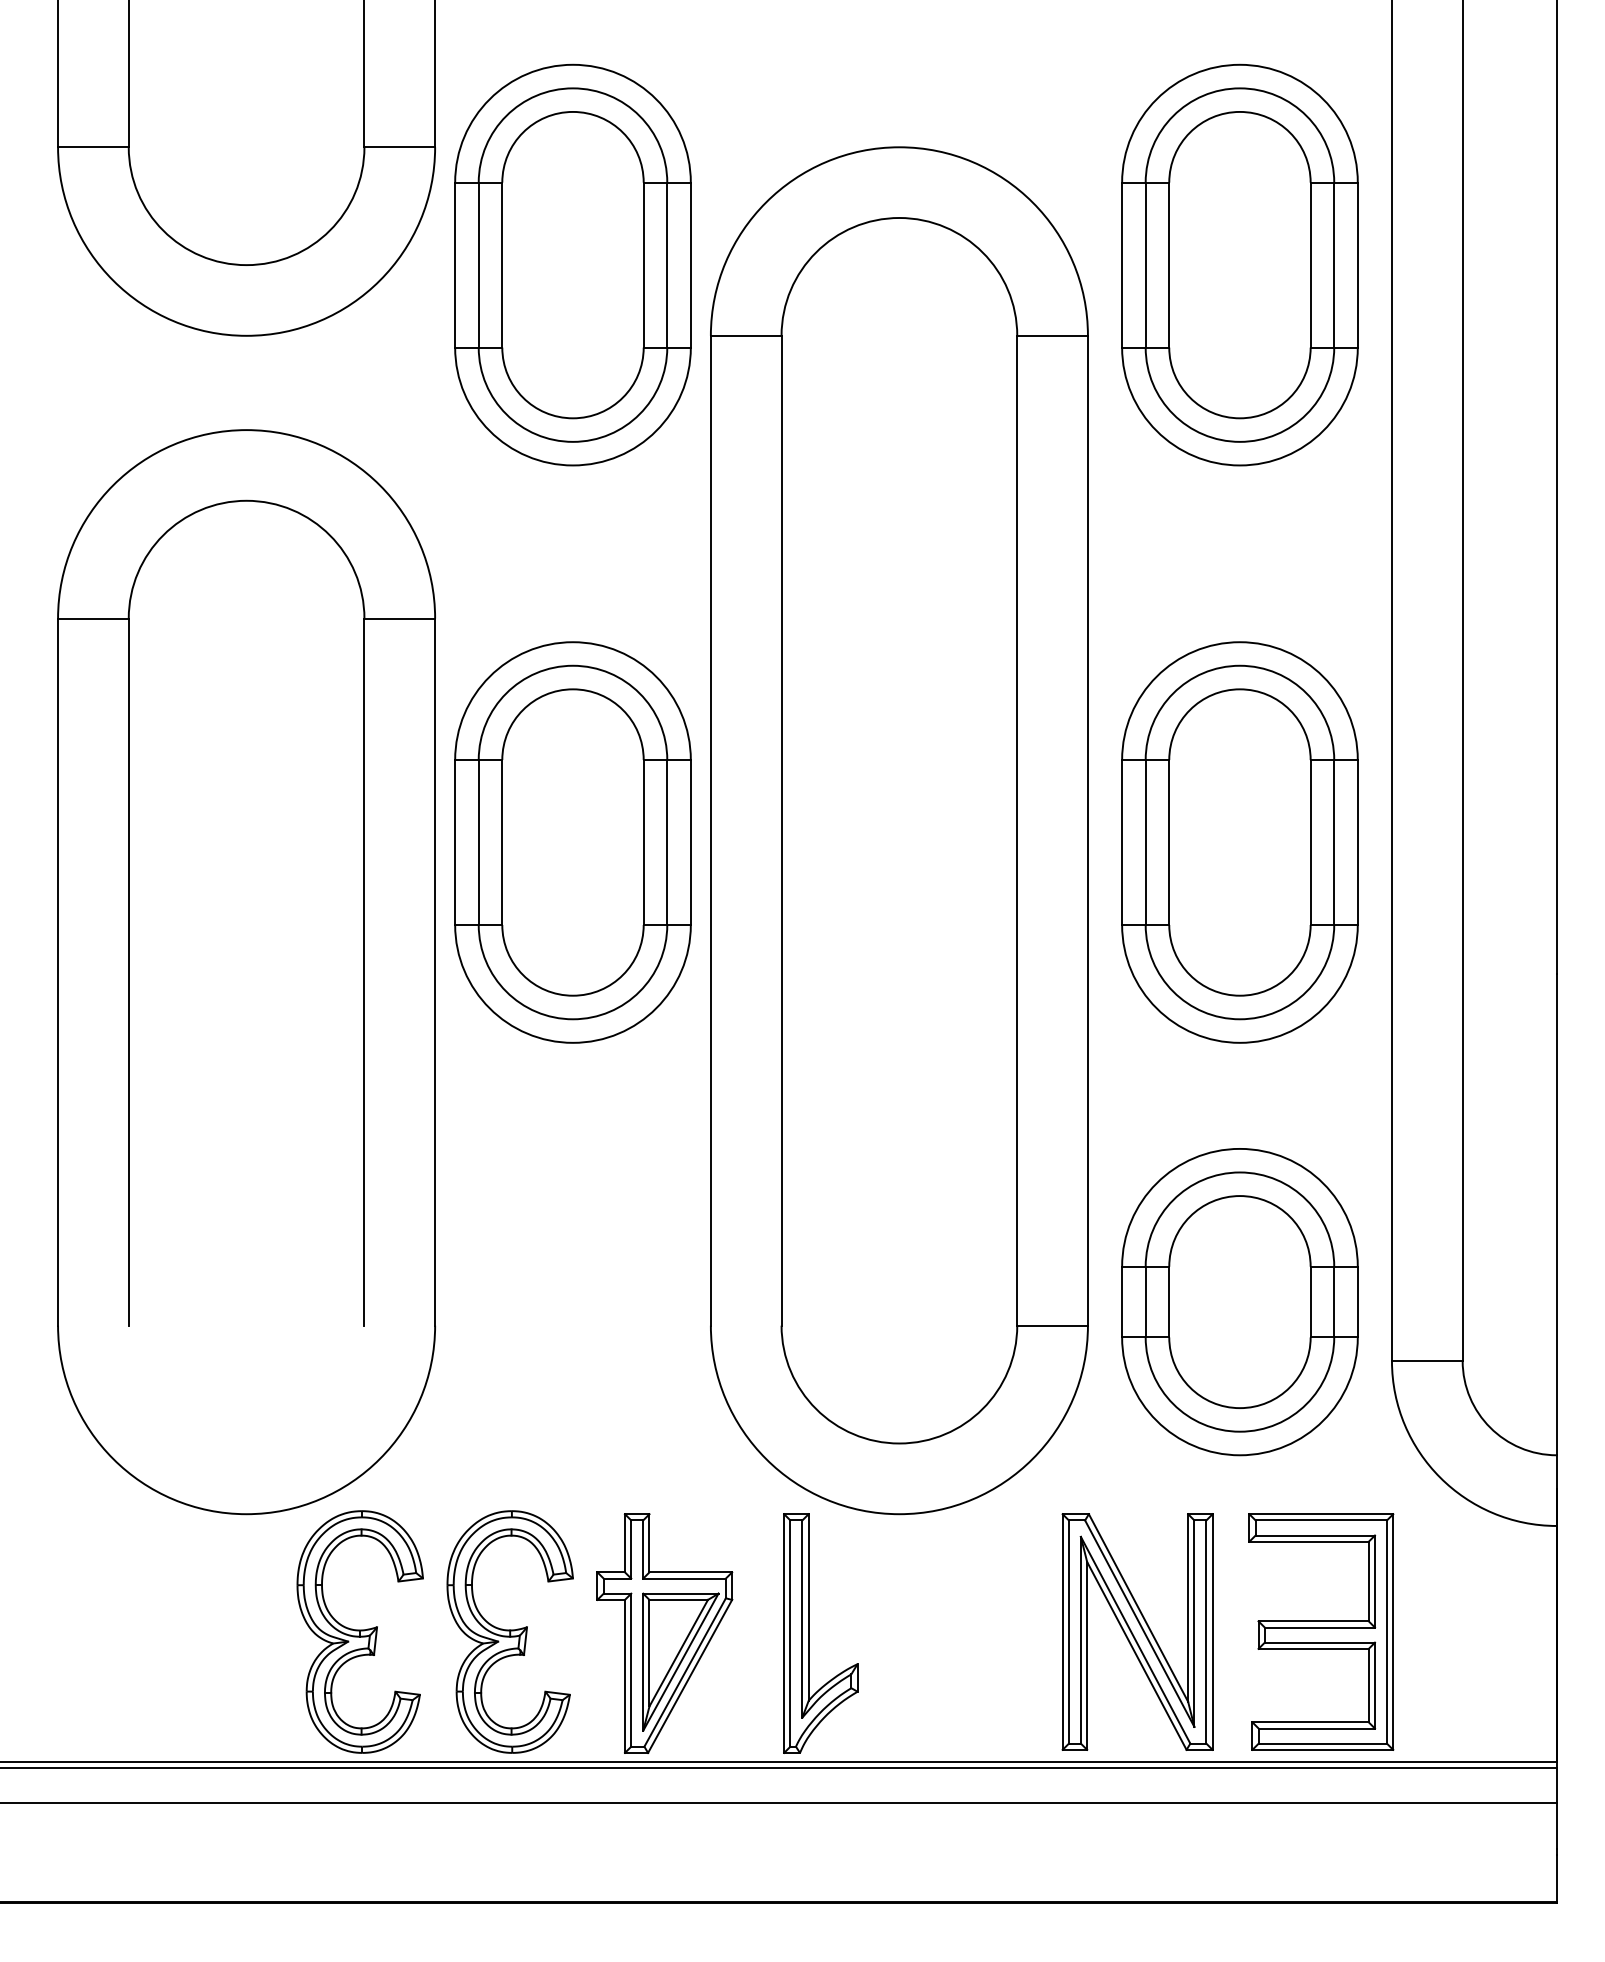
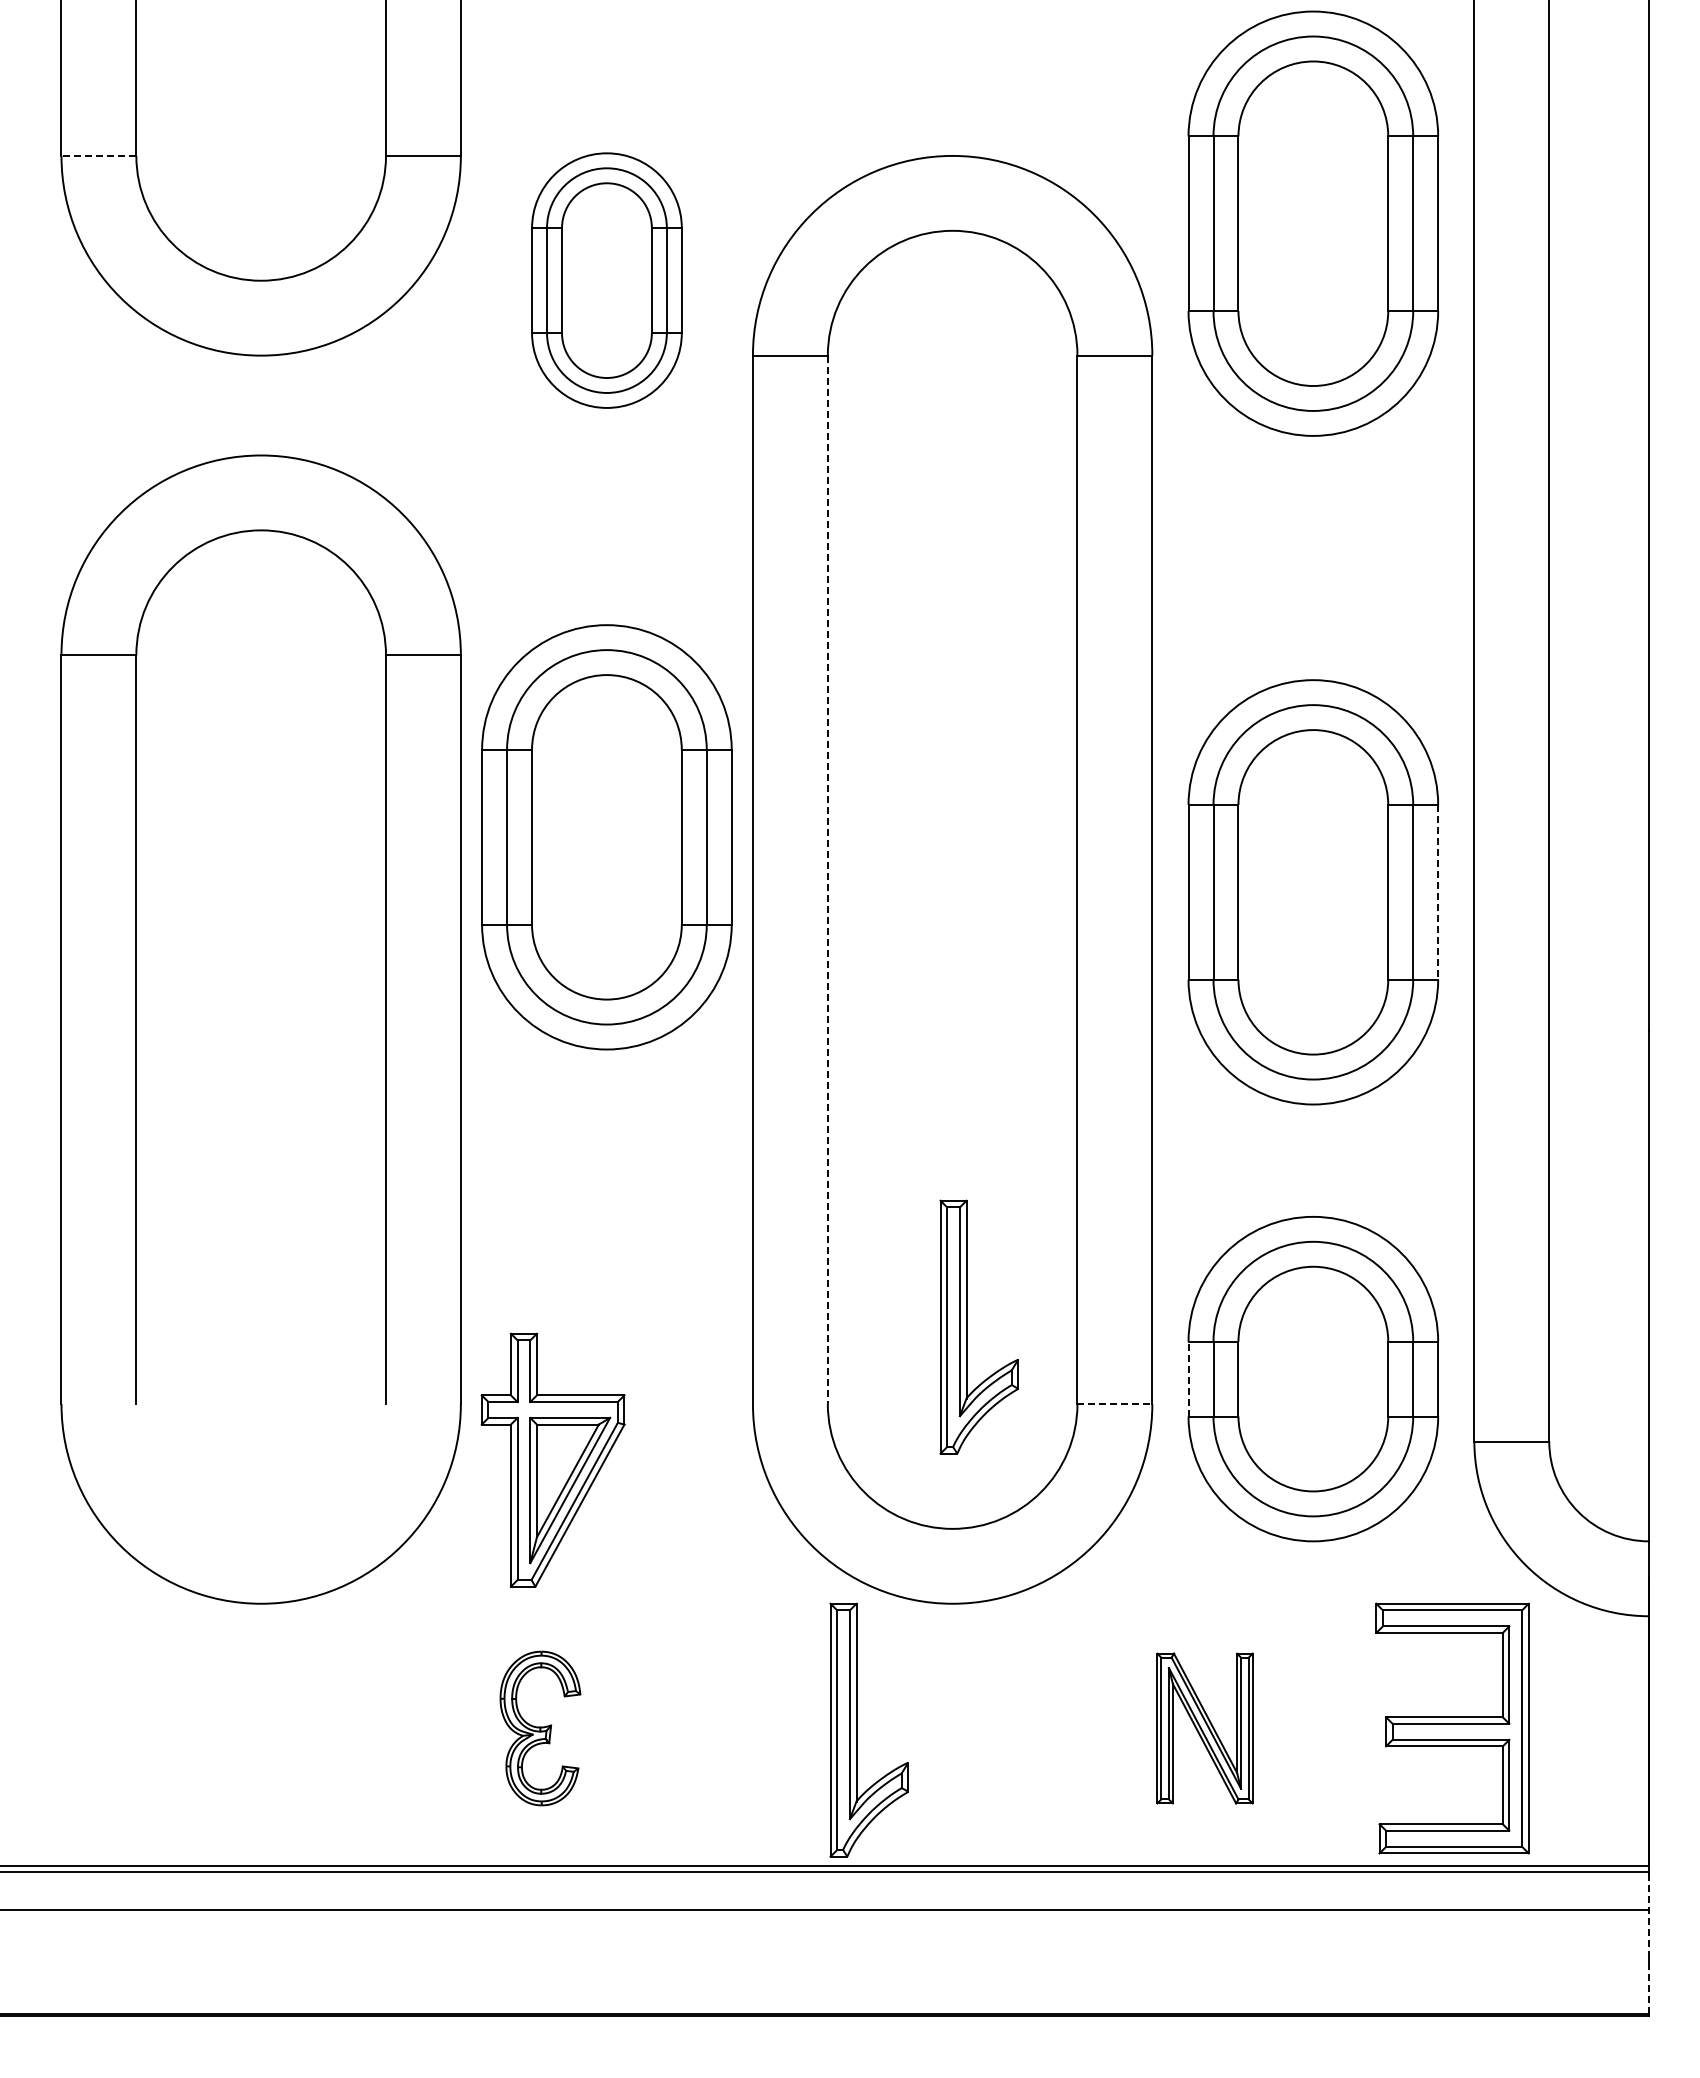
line: (93, 146) -> (98, 155), solid -> dashed
part: (572, 264) -> (606, 280), size x0.6
part: (1240, 264) -> (1313, 223), moved
line: (781, 831) -> (827, 880), solid -> dashed
part: (572, 842) -> (606, 837), moved
line: (1358, 842) -> (1438, 892), solid -> dashed
part: (913, 1252) -> (967, 1326), added
line: (1122, 1301) -> (1188, 1378), solid -> dashed
line: (1053, 1326) -> (1115, 1404), solid -> dashed
part: (360, 1631) -> (381, 1728), removed
part: (510, 1631) -> (540, 1728), size x0.6
part: (1137, 1631) -> (1204, 1728), size x0.6
part: (1321, 1631) -> (1452, 1728), moved
part: (664, 1632) -> (552, 1459), moved
line: (1557, 1809) -> (1649, 1916), solid -> dashed
line: (1557, 1878) -> (1649, 1989), solid -> dashed

